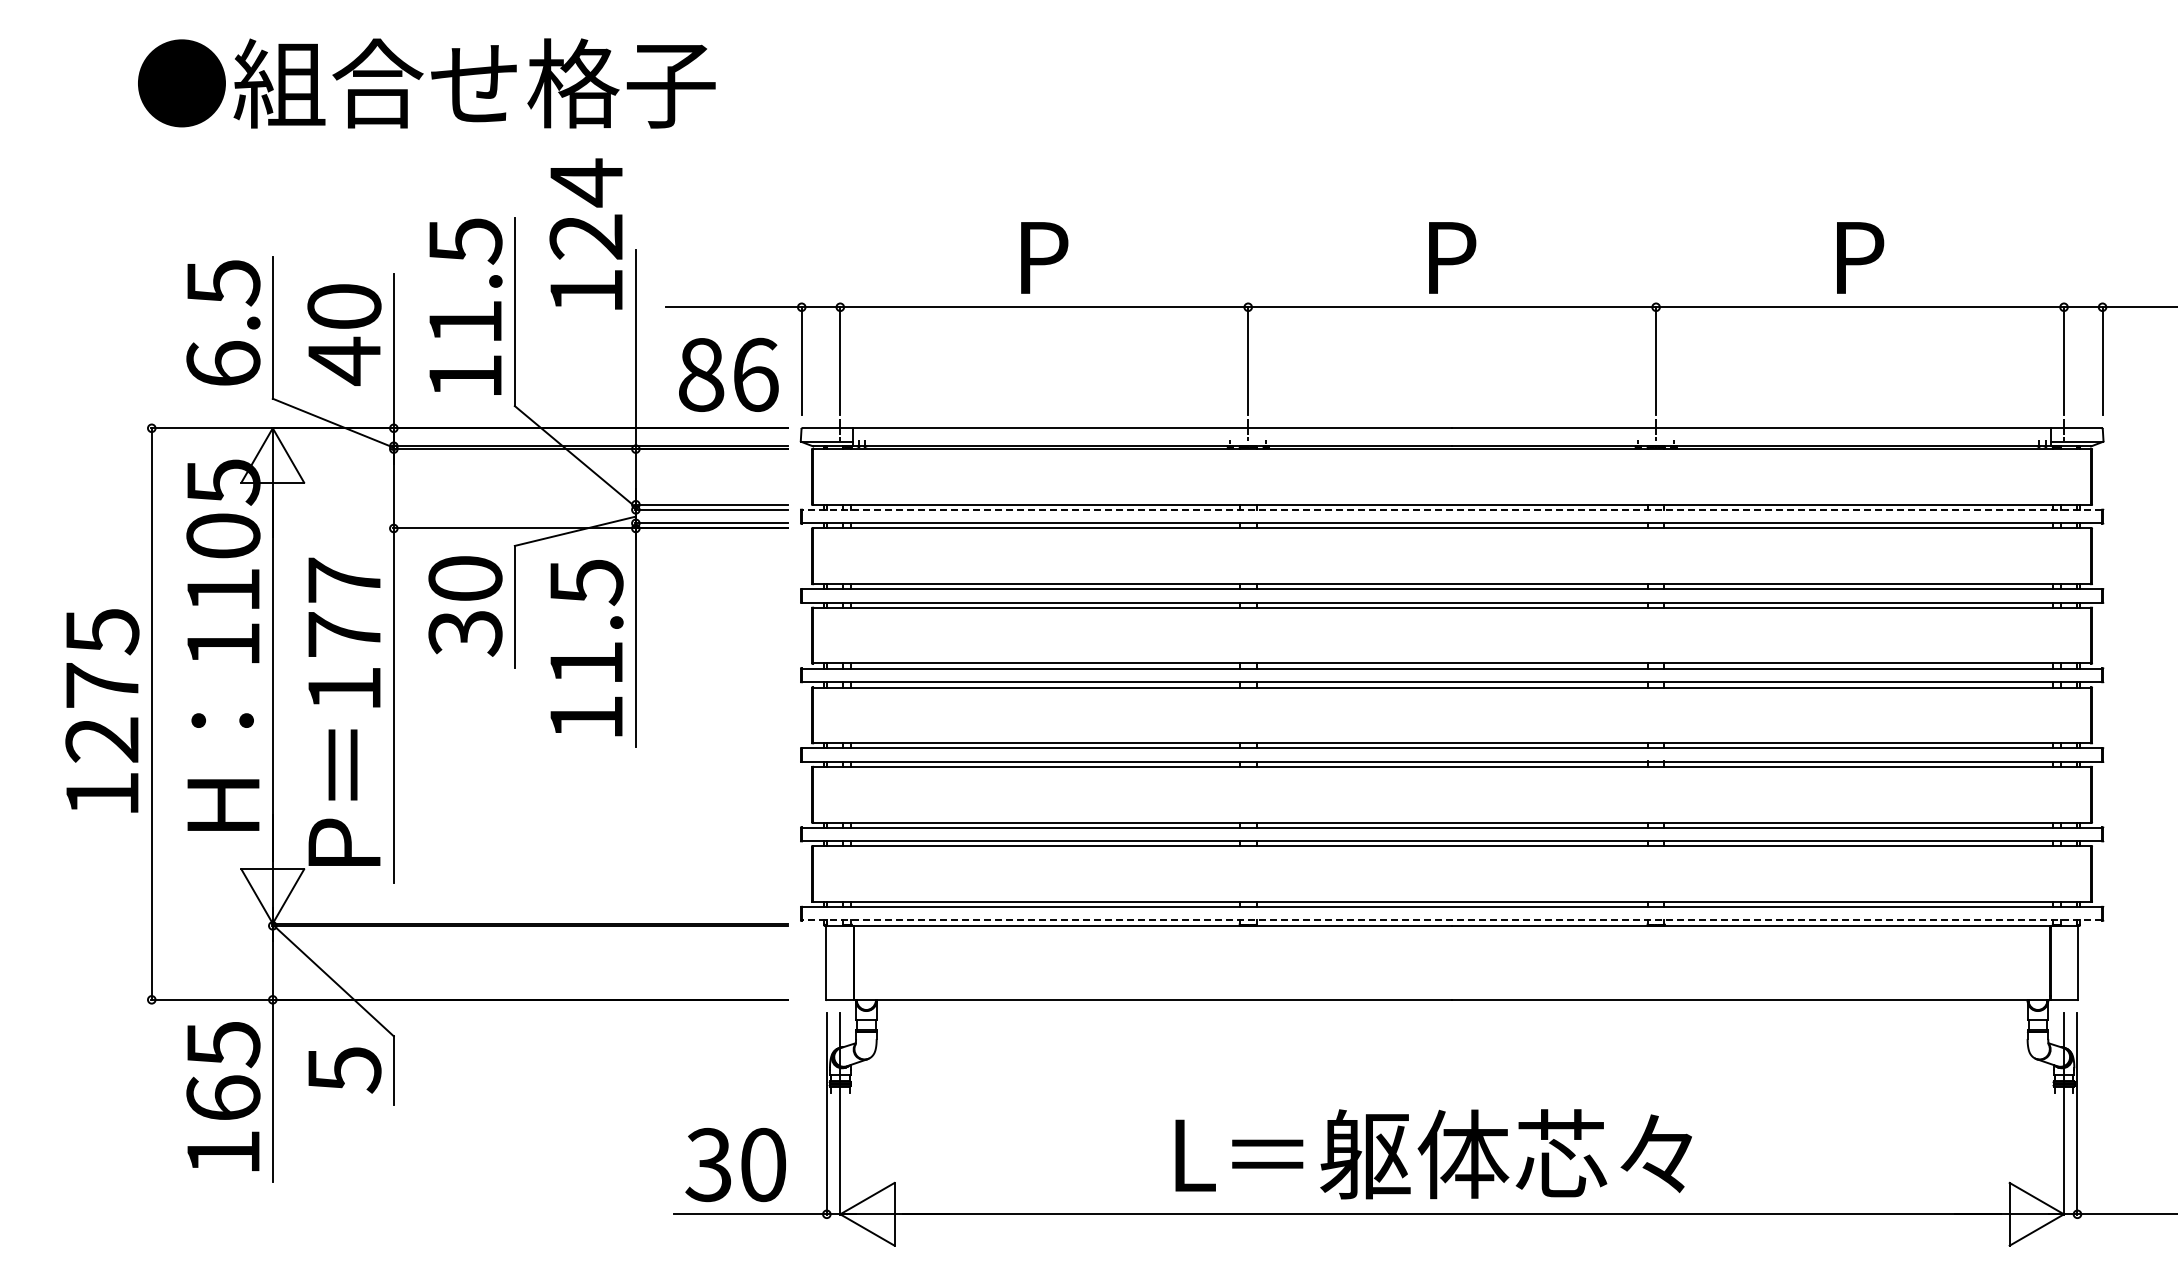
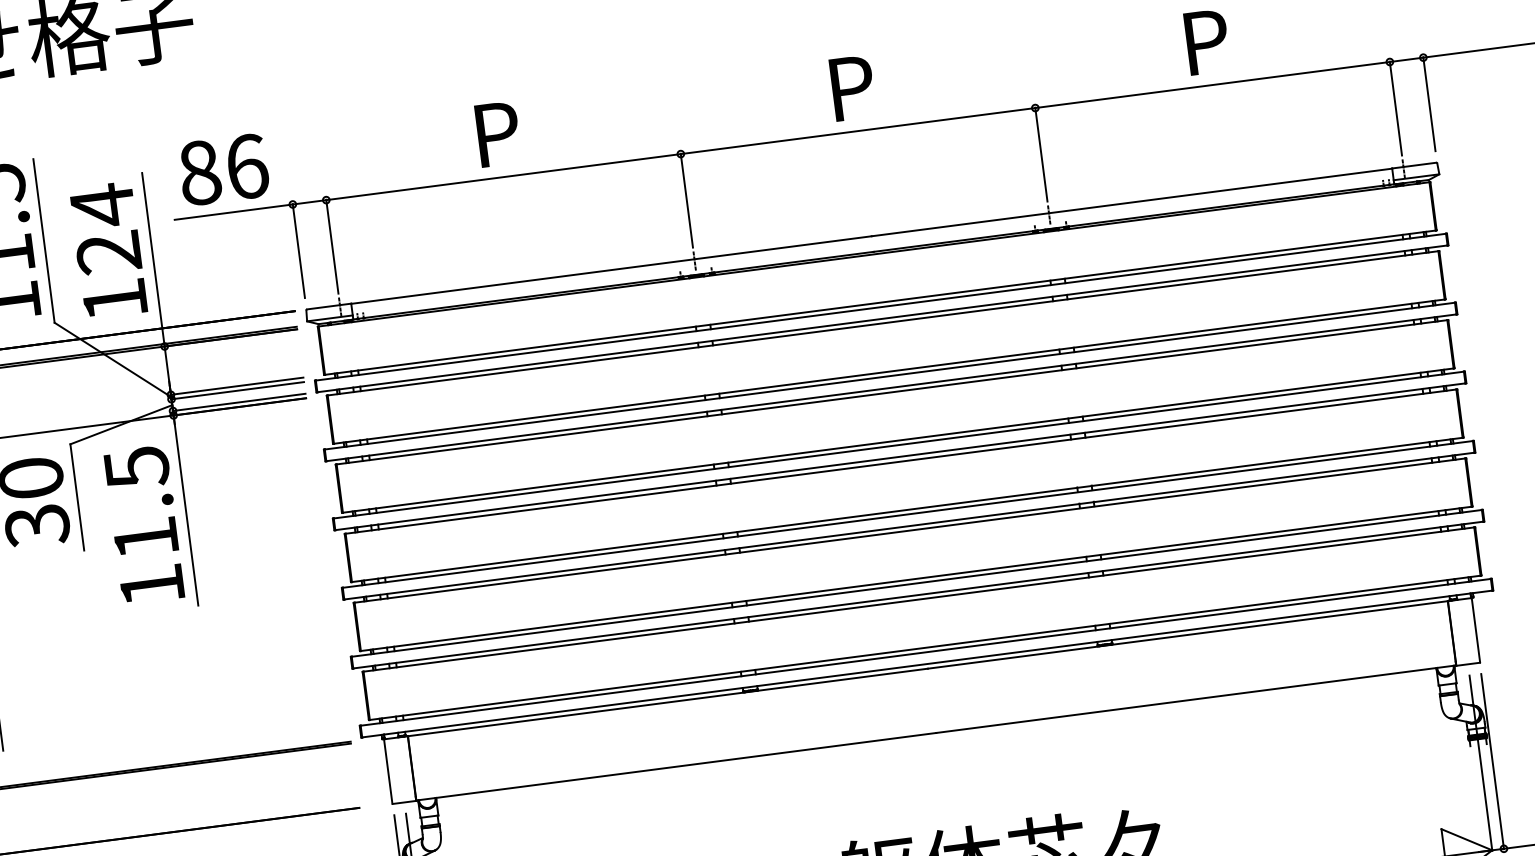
text: (585, 233) -> (107, 249), moved
text: (728, 374) -> (223, 169), moved
line: (1451, 509) -> (880, 306), dashed -> solid
line: (1451, 920) -> (926, 664), dashed -> solid

